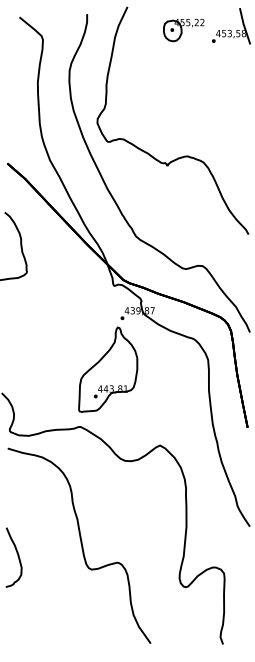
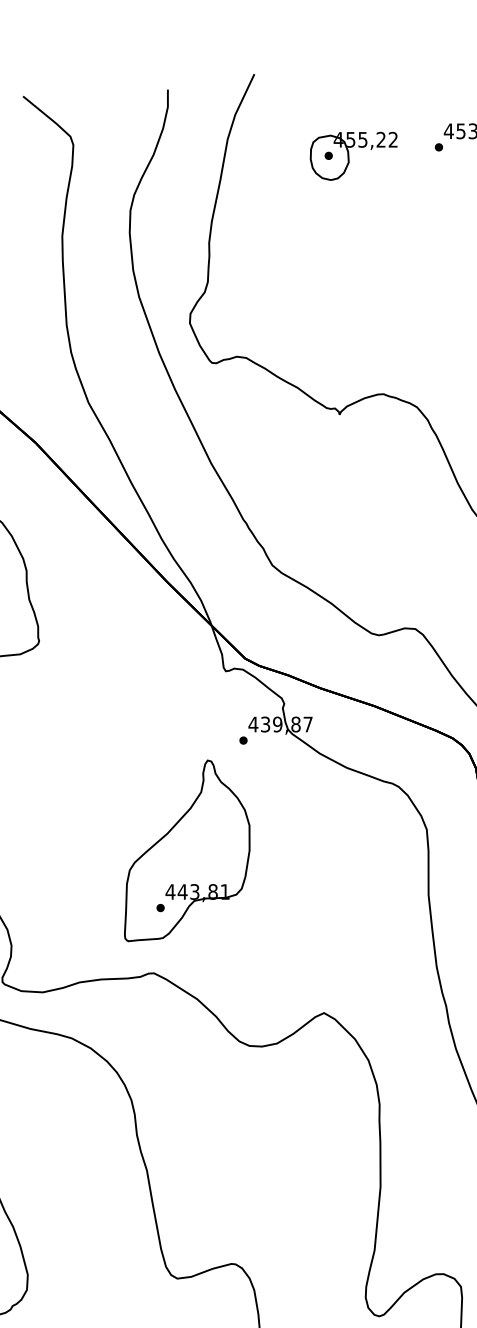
part: (183, 30) -> (352, 156), moved
part: (108, 369) -> (187, 850), moved

